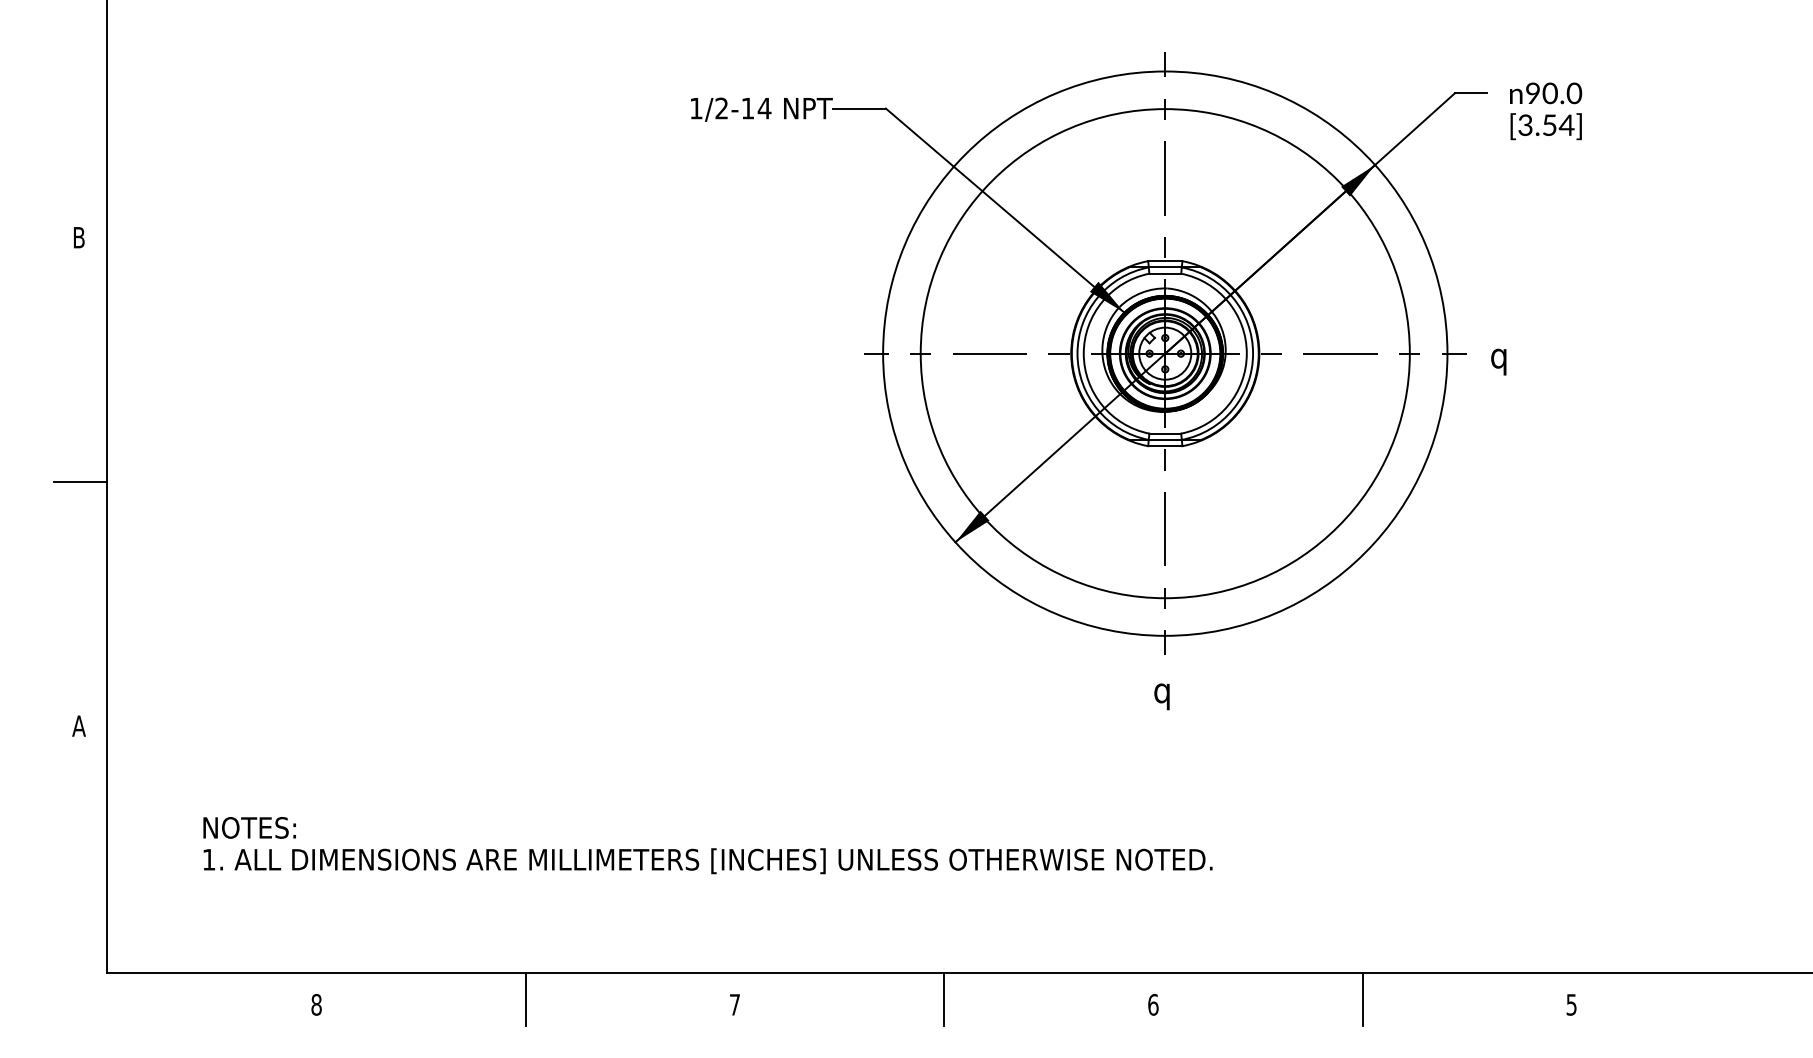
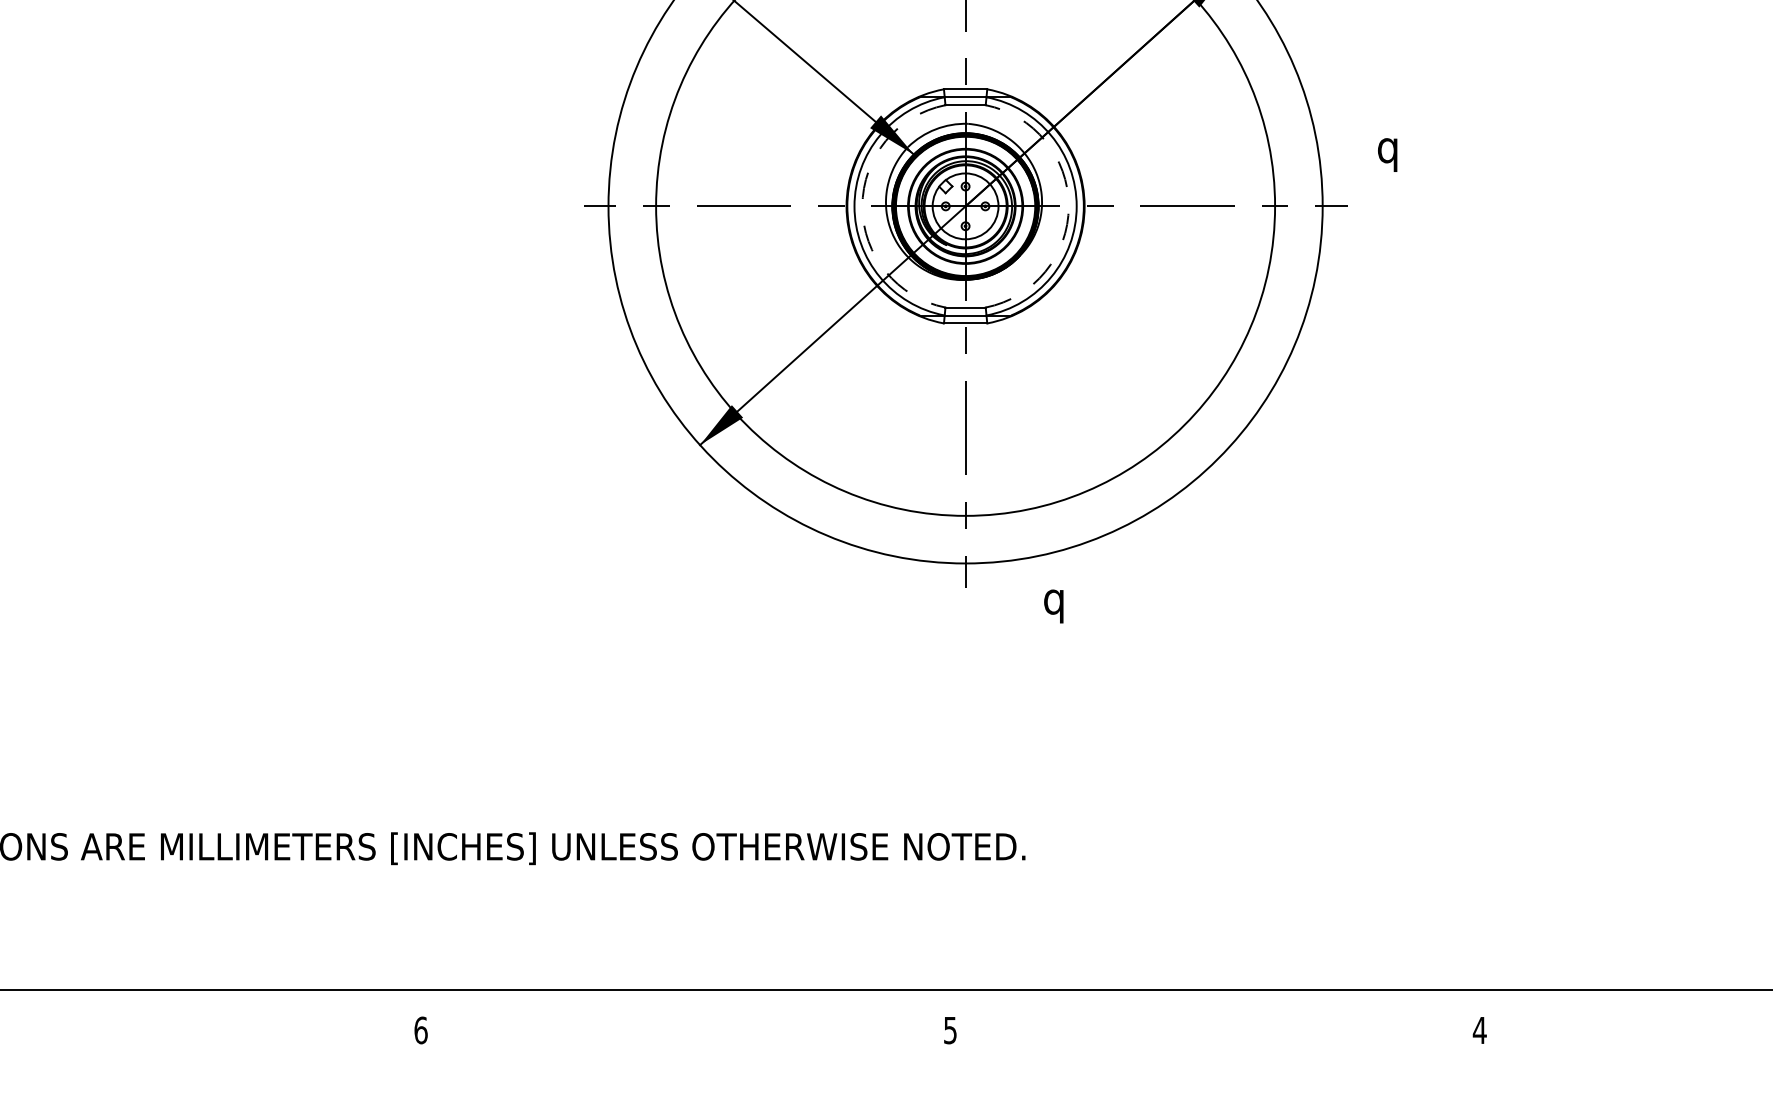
arc: (1083, 353) -> (862, 206), solid -> dashed
arc: (1246, 353) -> (1068, 206), solid -> dashed
text: (1498, 361) -> (1387, 154), moved
text: (1161, 696) -> (1053, 606), moved
line: (525, 999) -> (155, 1023), removed
line: (944, 999) -> (686, 1023), removed
line: (1362, 999) -> (1215, 1023), removed
text: (734, 1004) -> (420, 1029), 7 -> 6
text: (1153, 1004) -> (950, 1029), 6 -> 5
text: (1571, 1004) -> (1479, 1029), 5 -> 4

